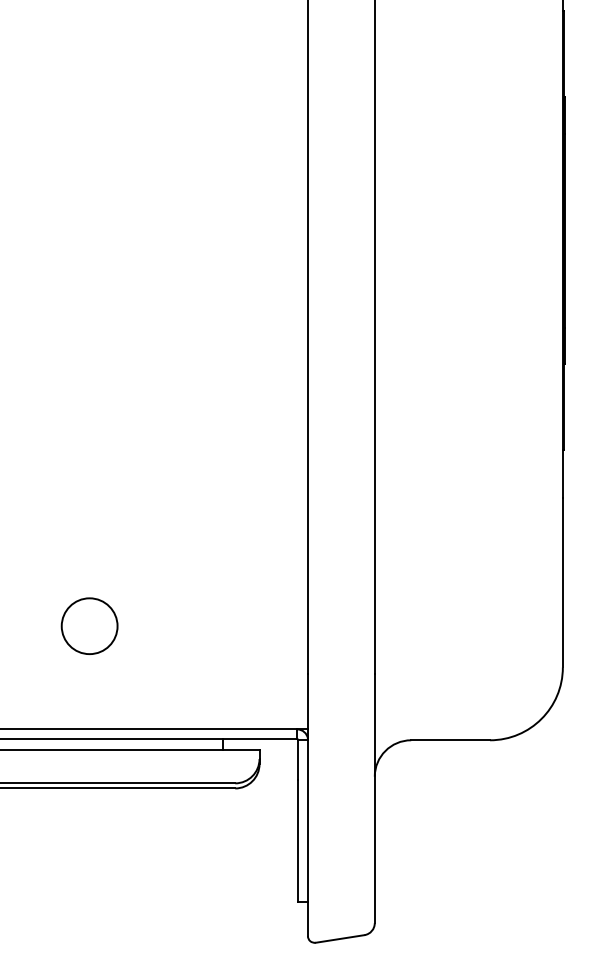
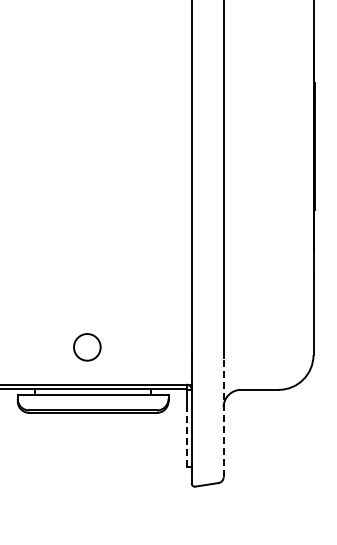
circle: (89, 626) -> (87, 347), moved
line: (374, 798) -> (223, 417), solid -> dashed
line: (299, 842) -> (187, 438), solid -> dashed

